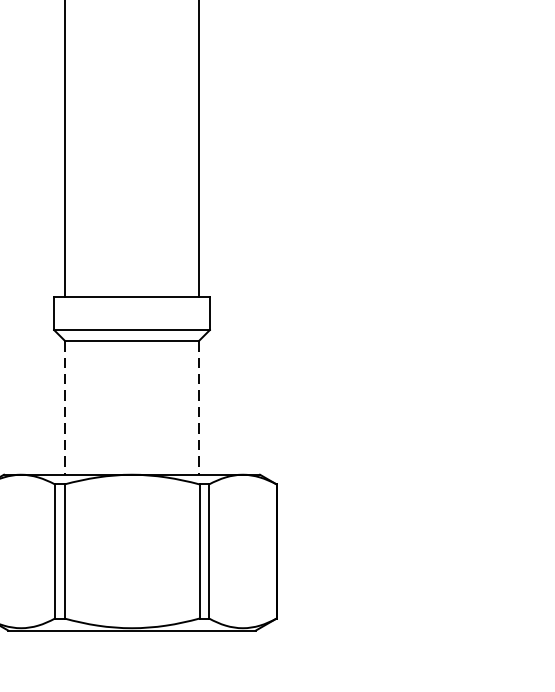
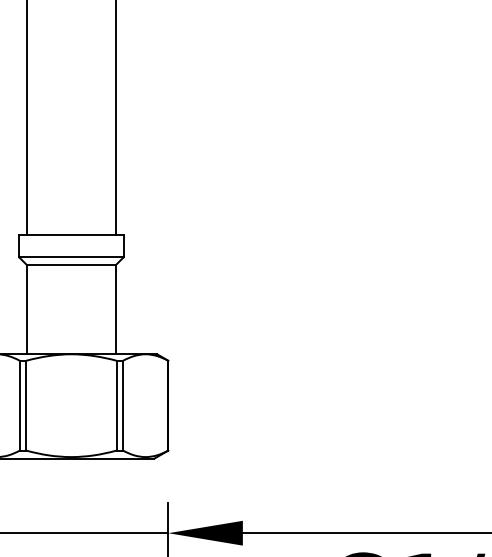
line: (64, 407) -> (26, 309), dashed -> solid
line: (199, 407) -> (116, 309), dashed -> solid

